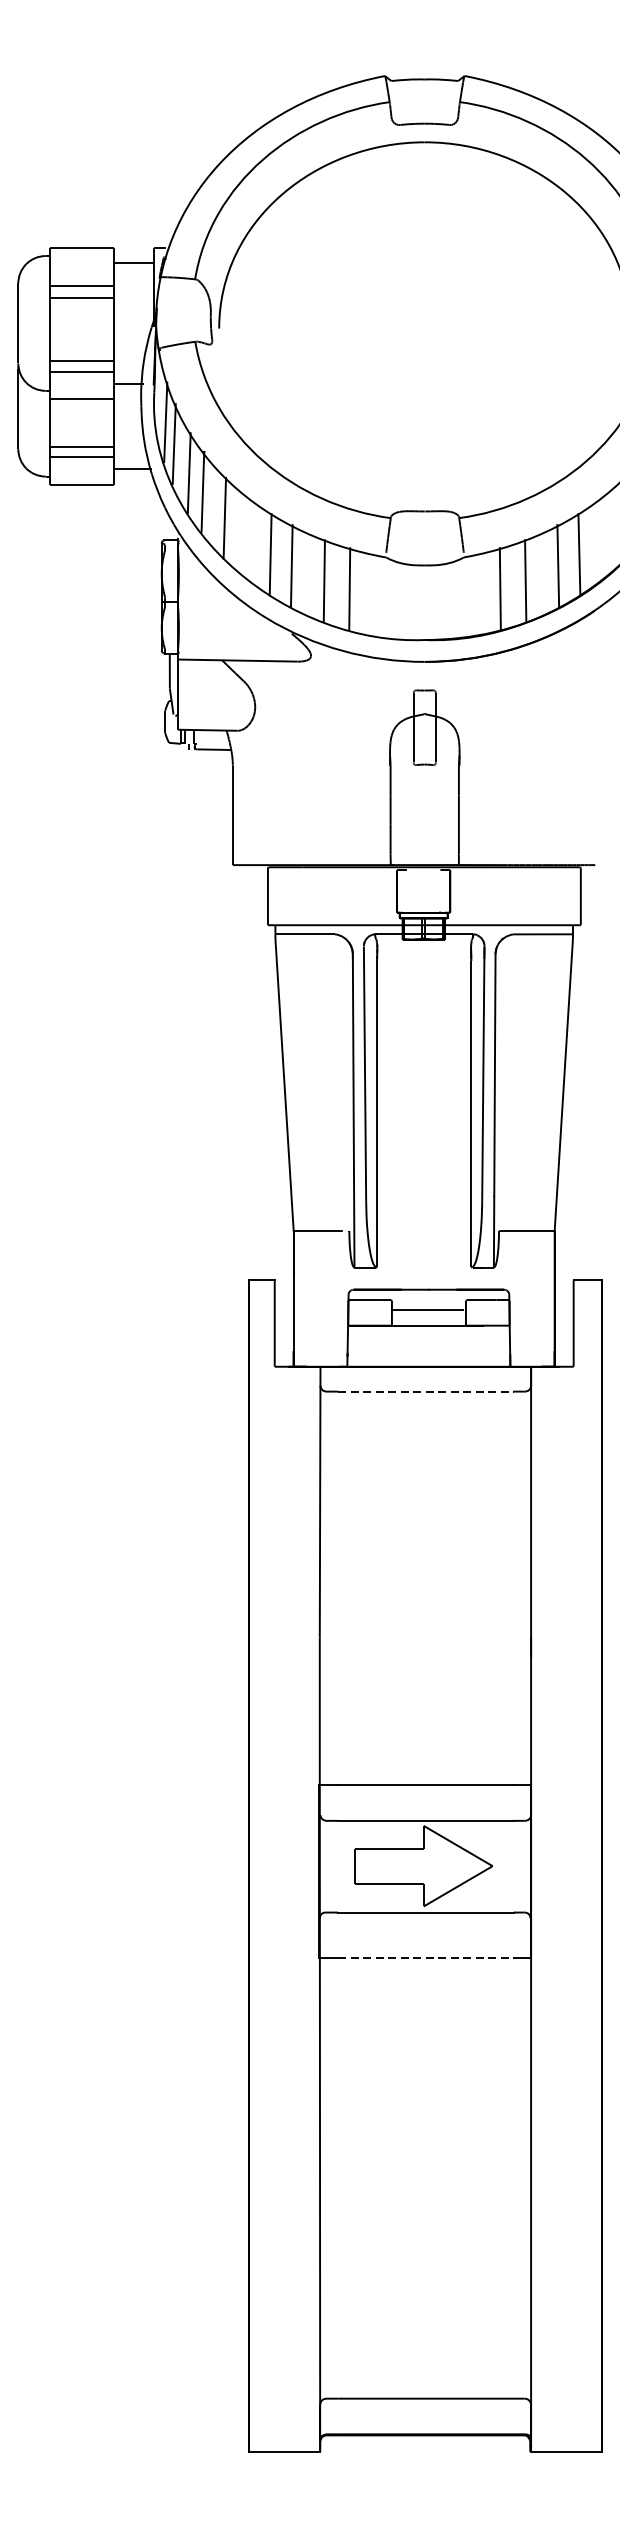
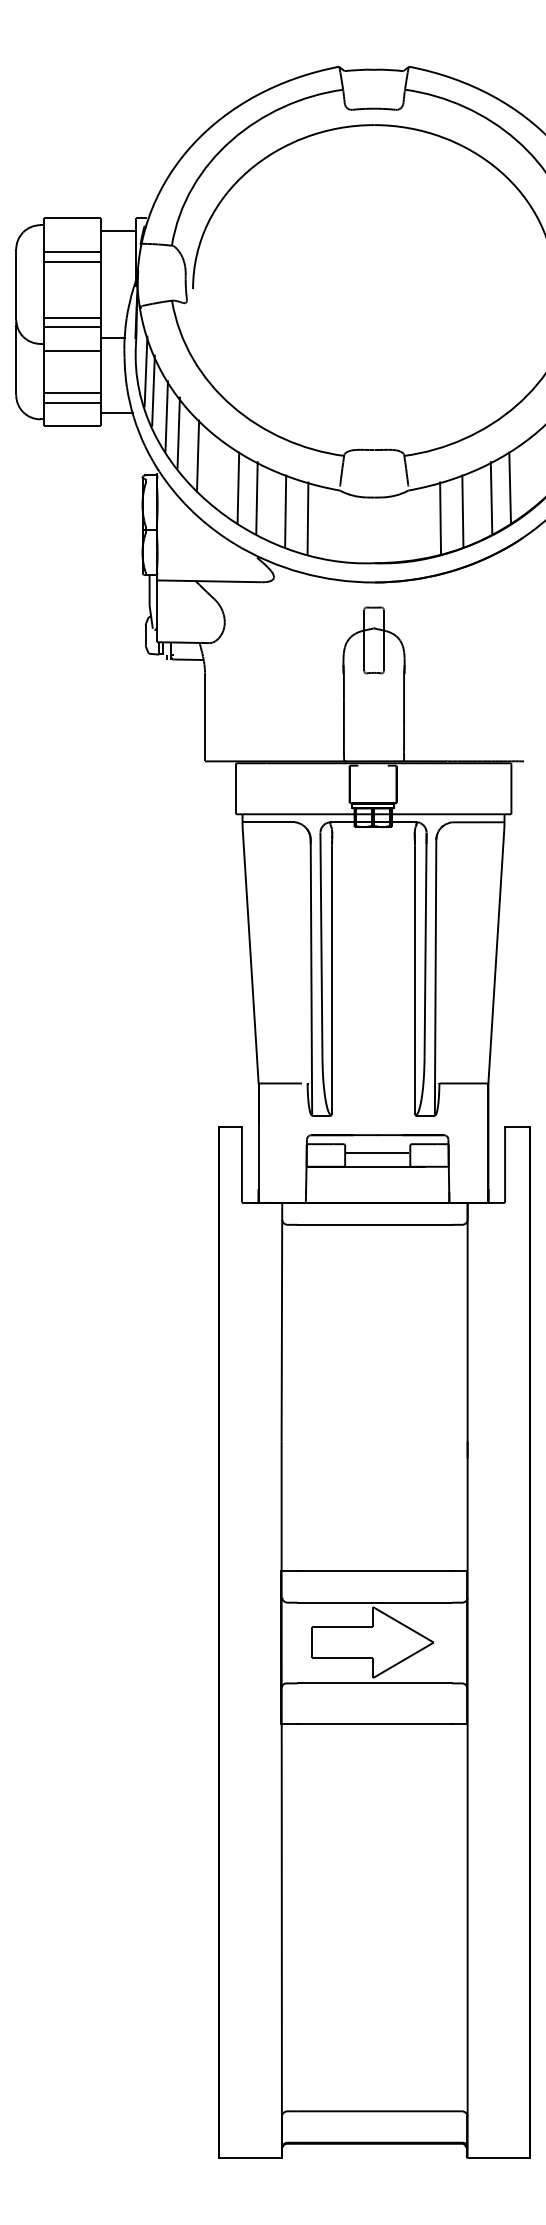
line: (426, 1391) -> (375, 1224), dashed -> solid
line: (426, 1958) -> (375, 1723), dashed -> solid

